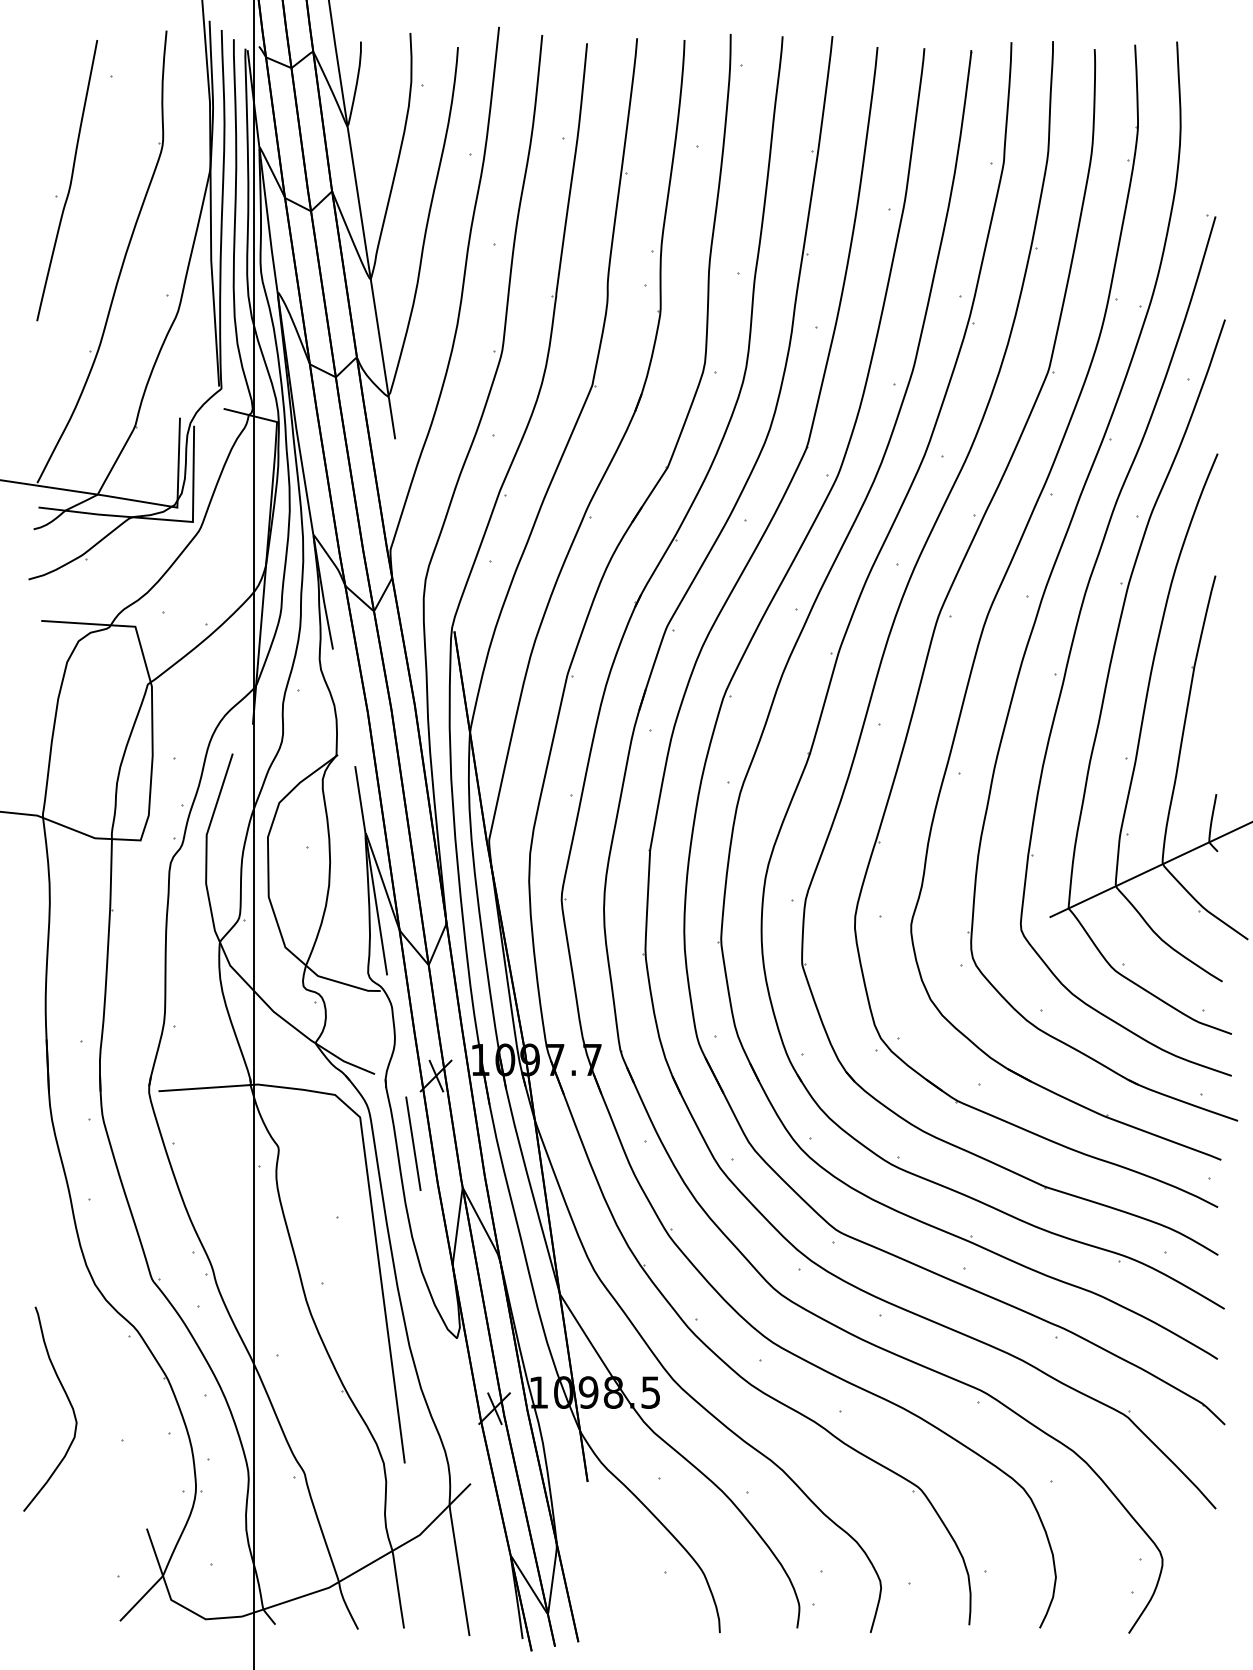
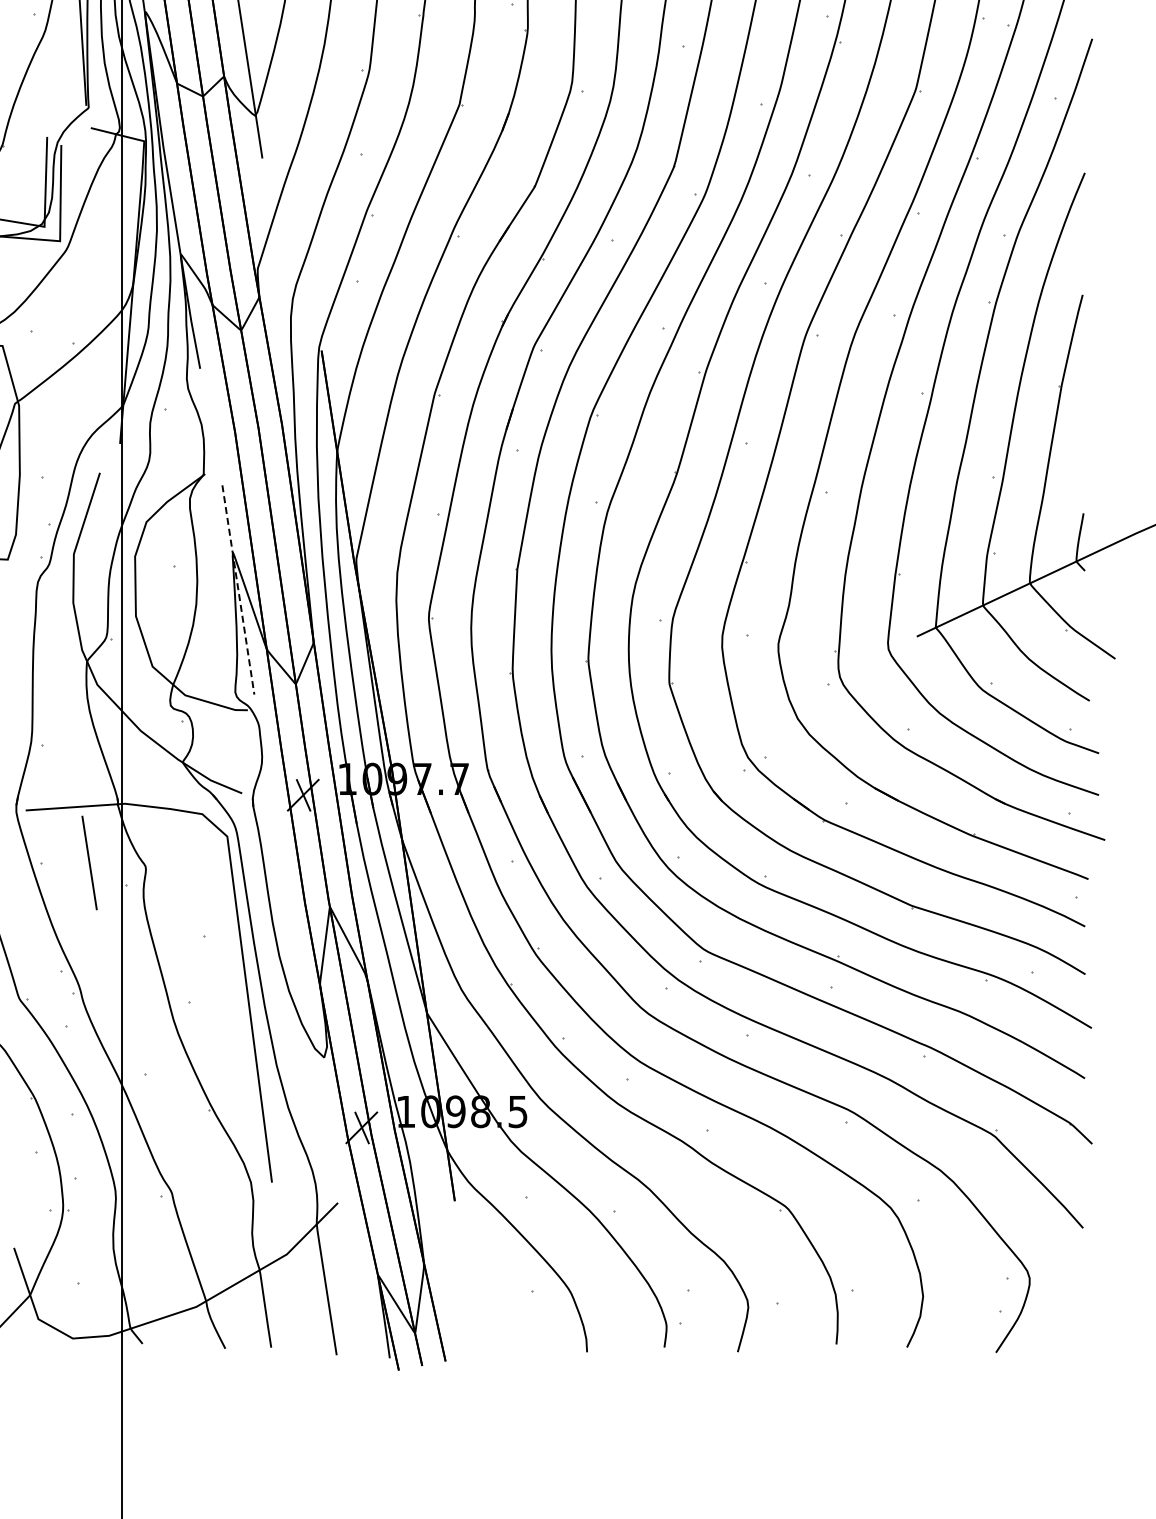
line: (371, 870) -> (238, 589), solid -> dashed
line: (413, 1143) -> (89, 862), moved

